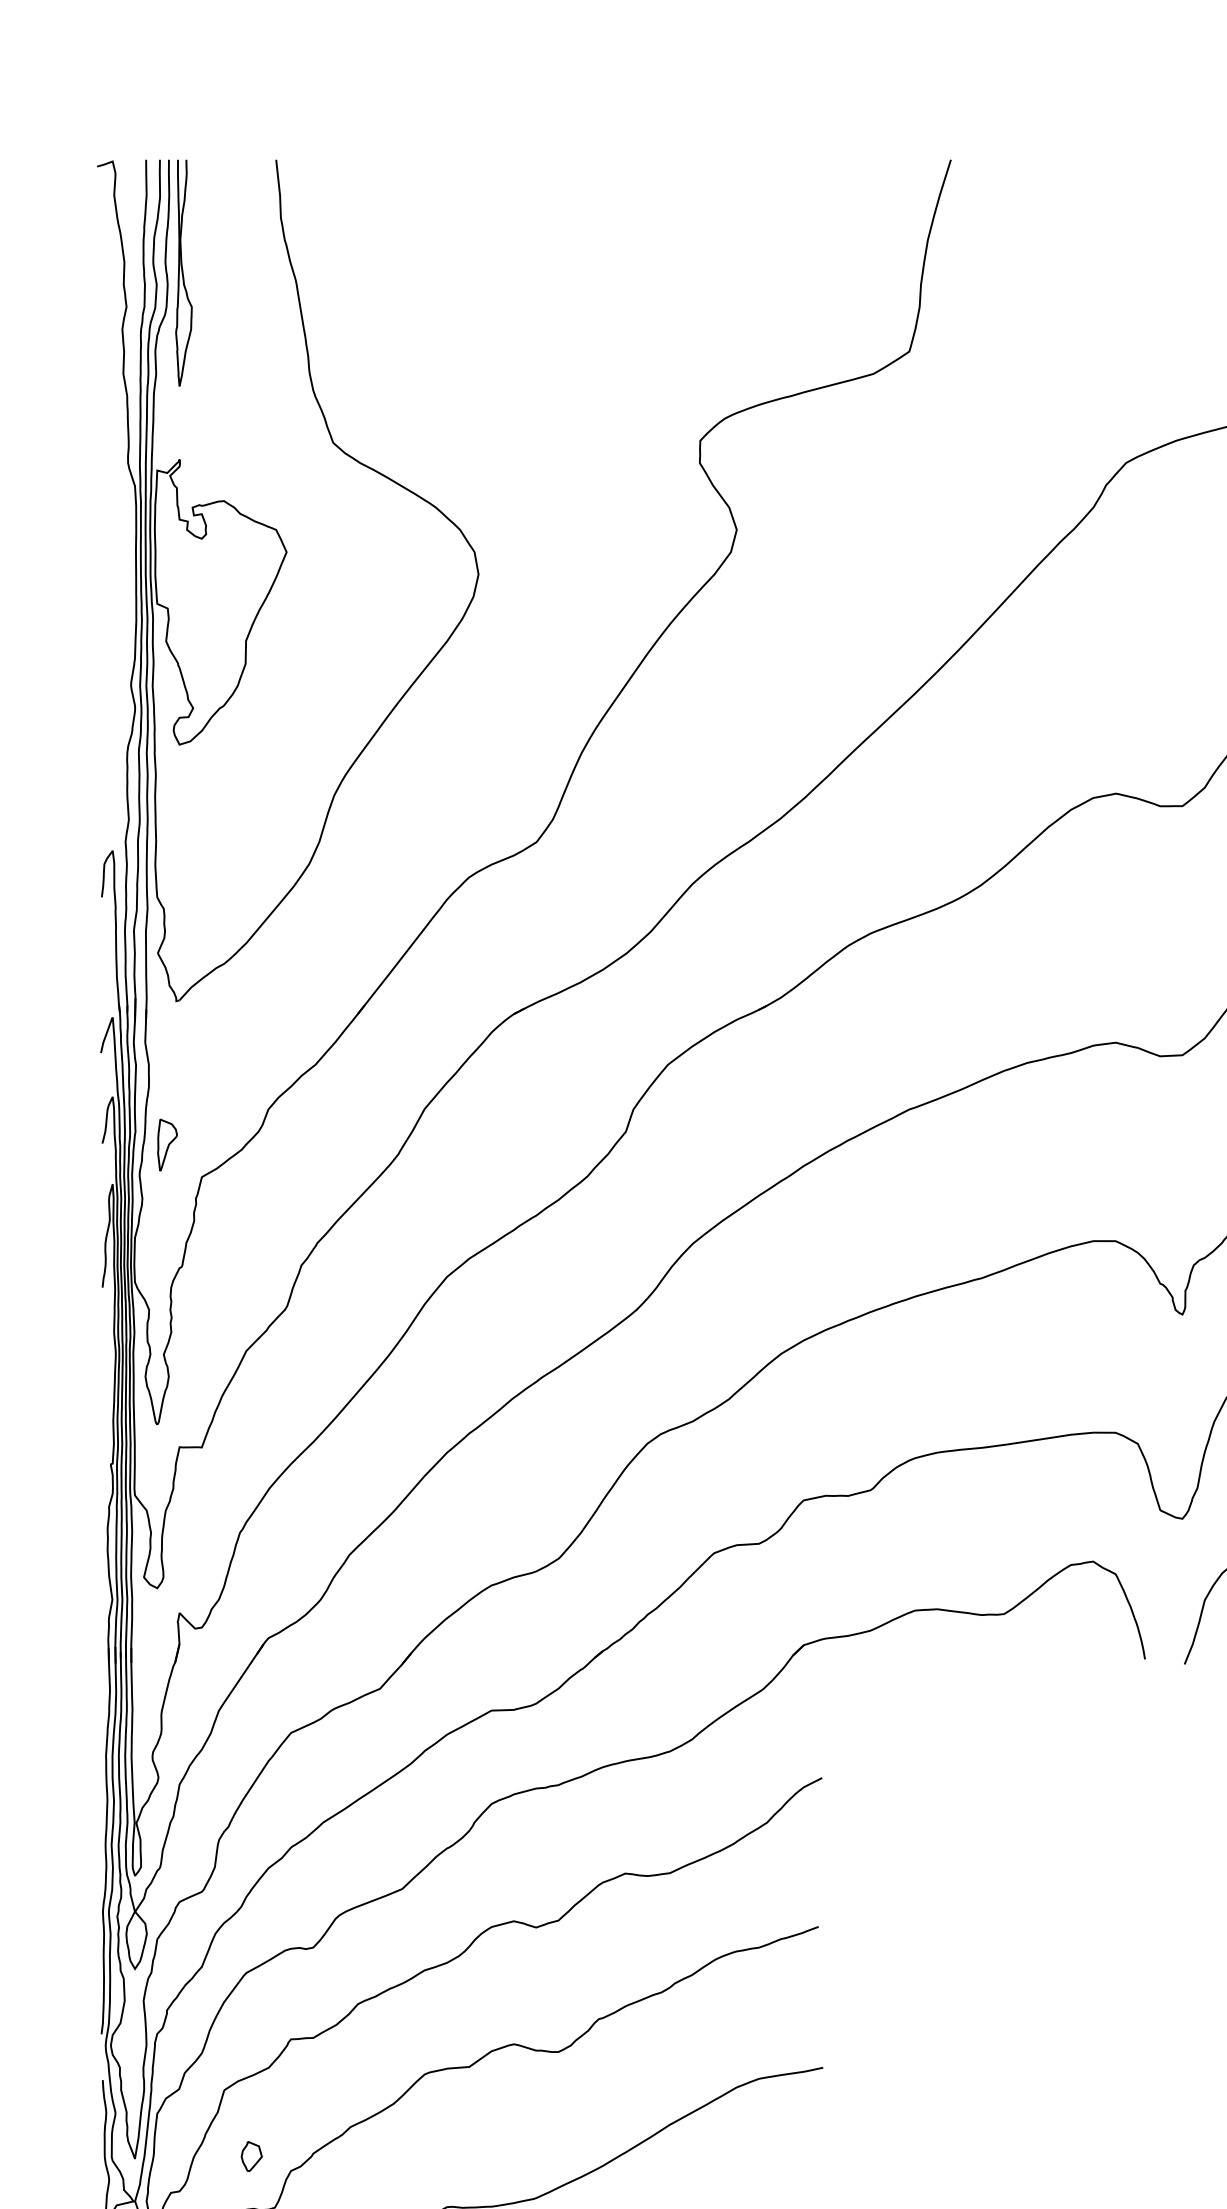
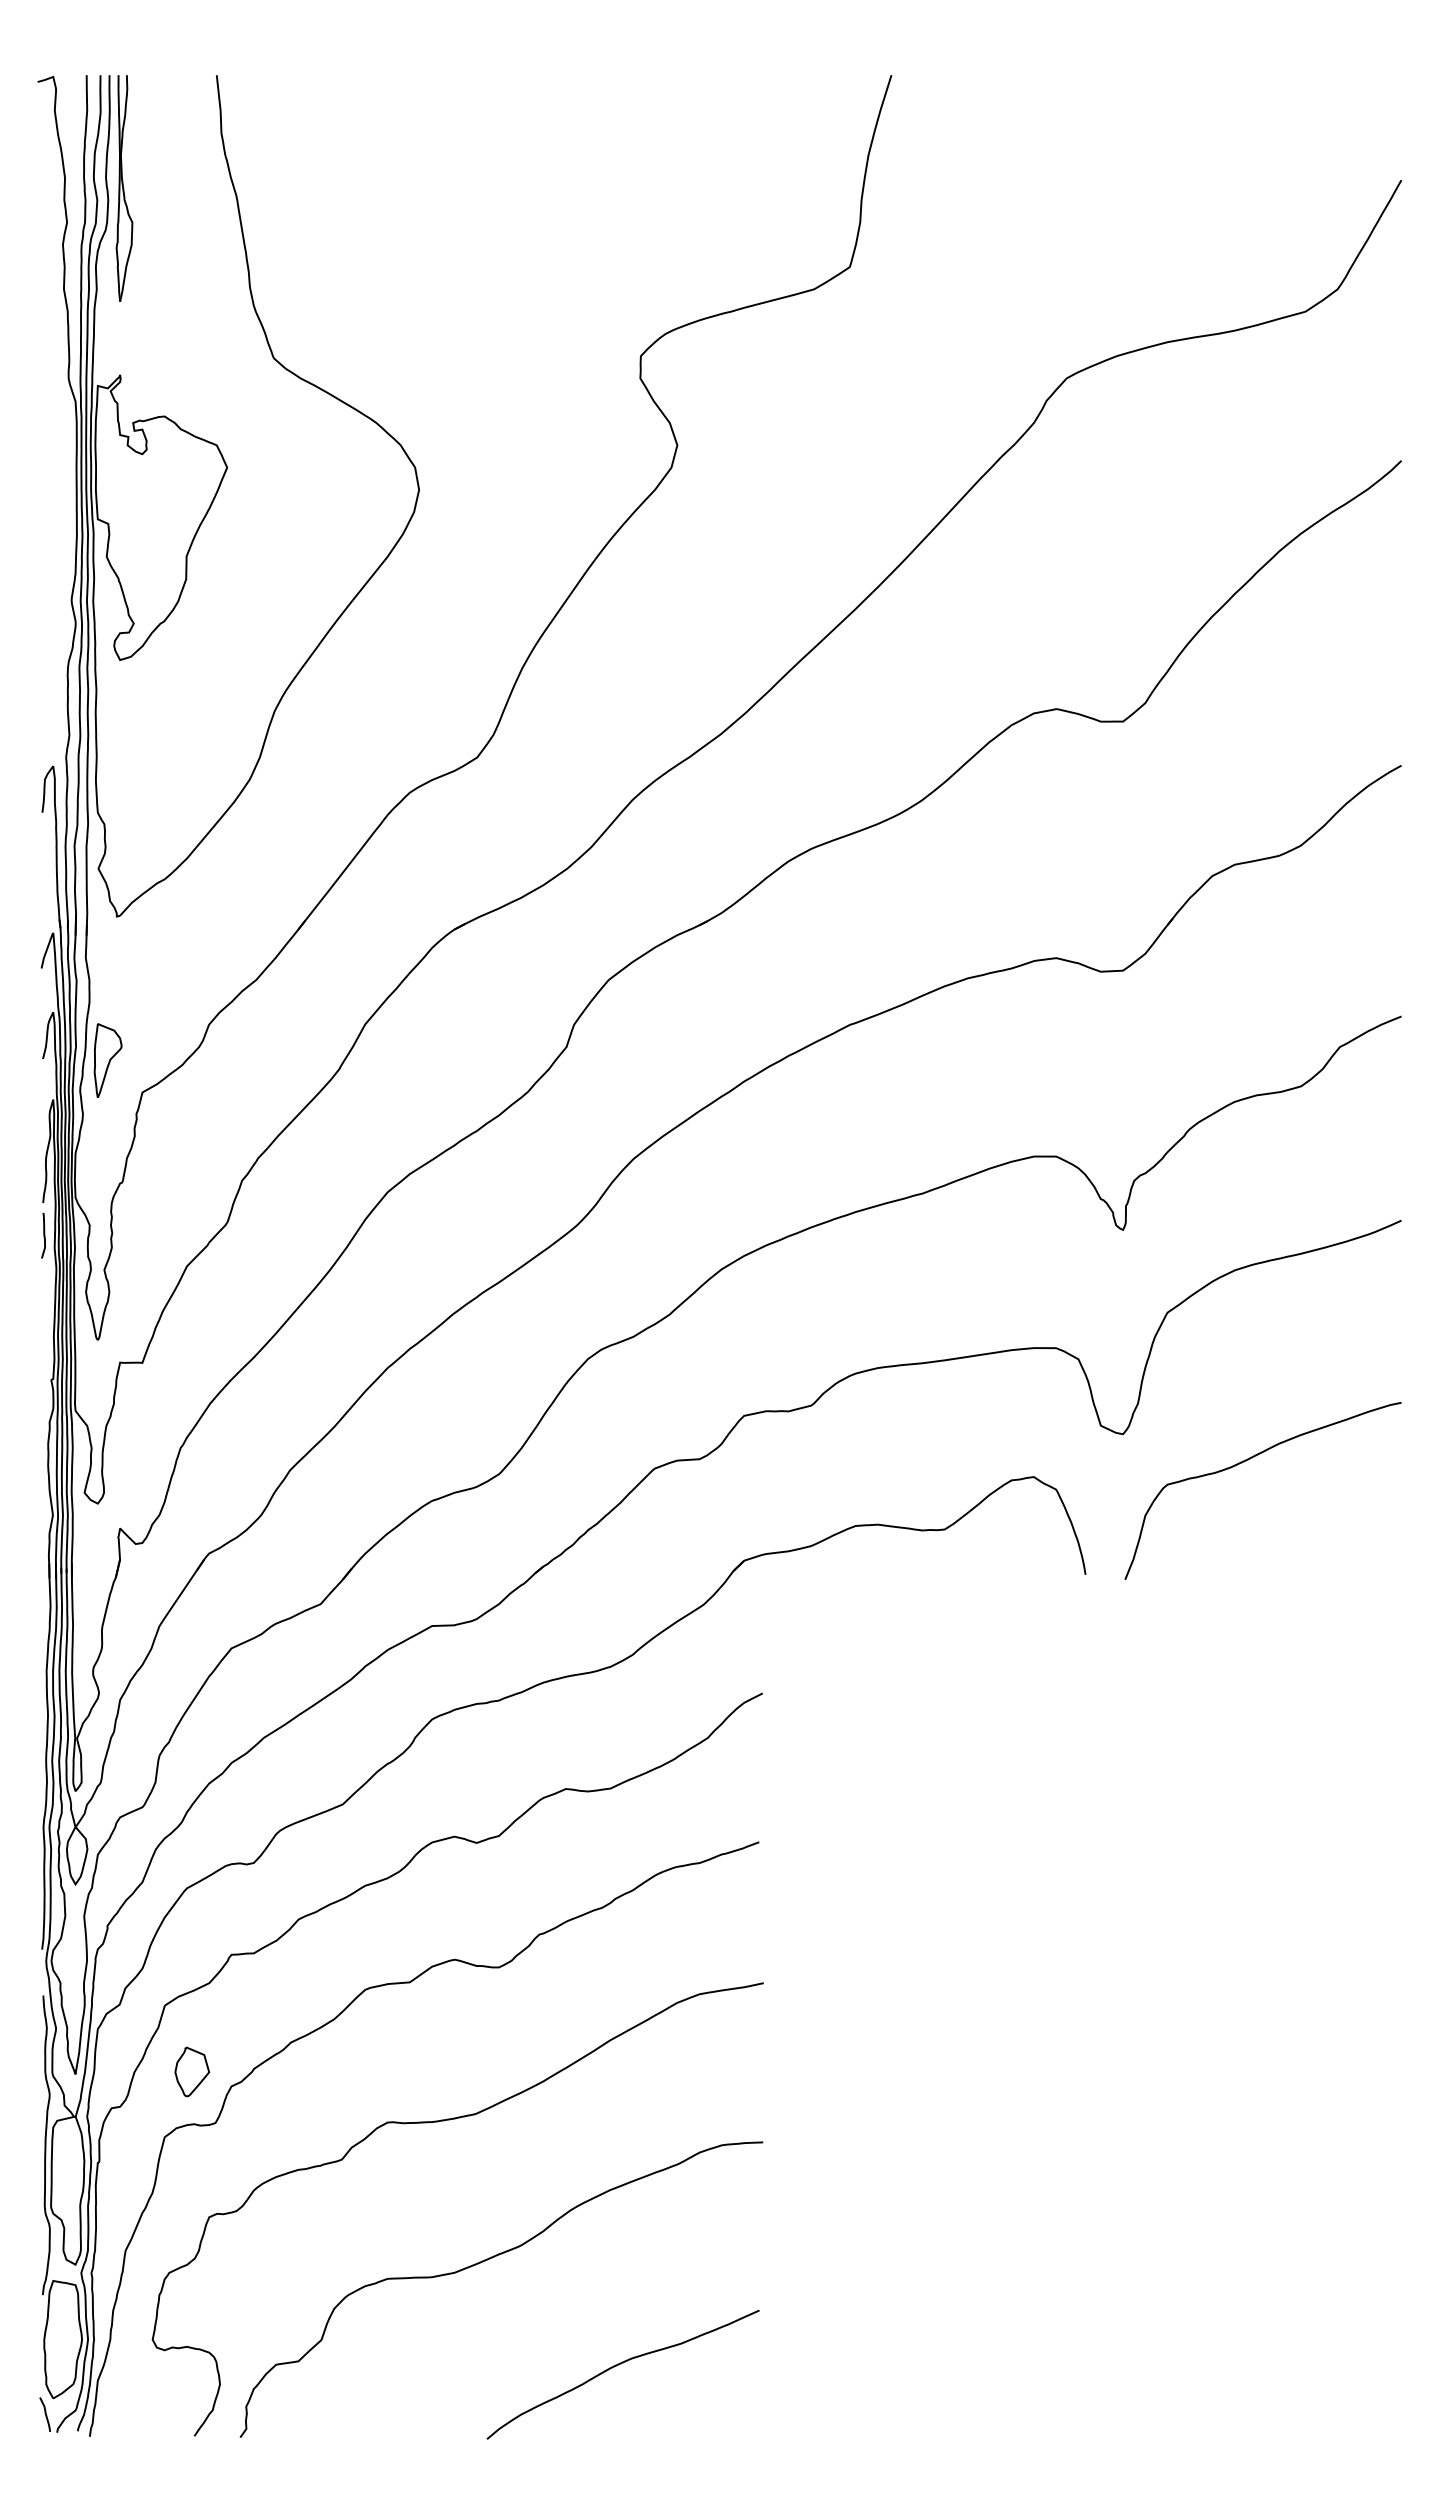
part: (166, 1145) -> (107, 1060), size x1.43
curve: (102, 1320) -> (43, 1235), added
part: (251, 2156) -> (192, 2071), size x1.67

